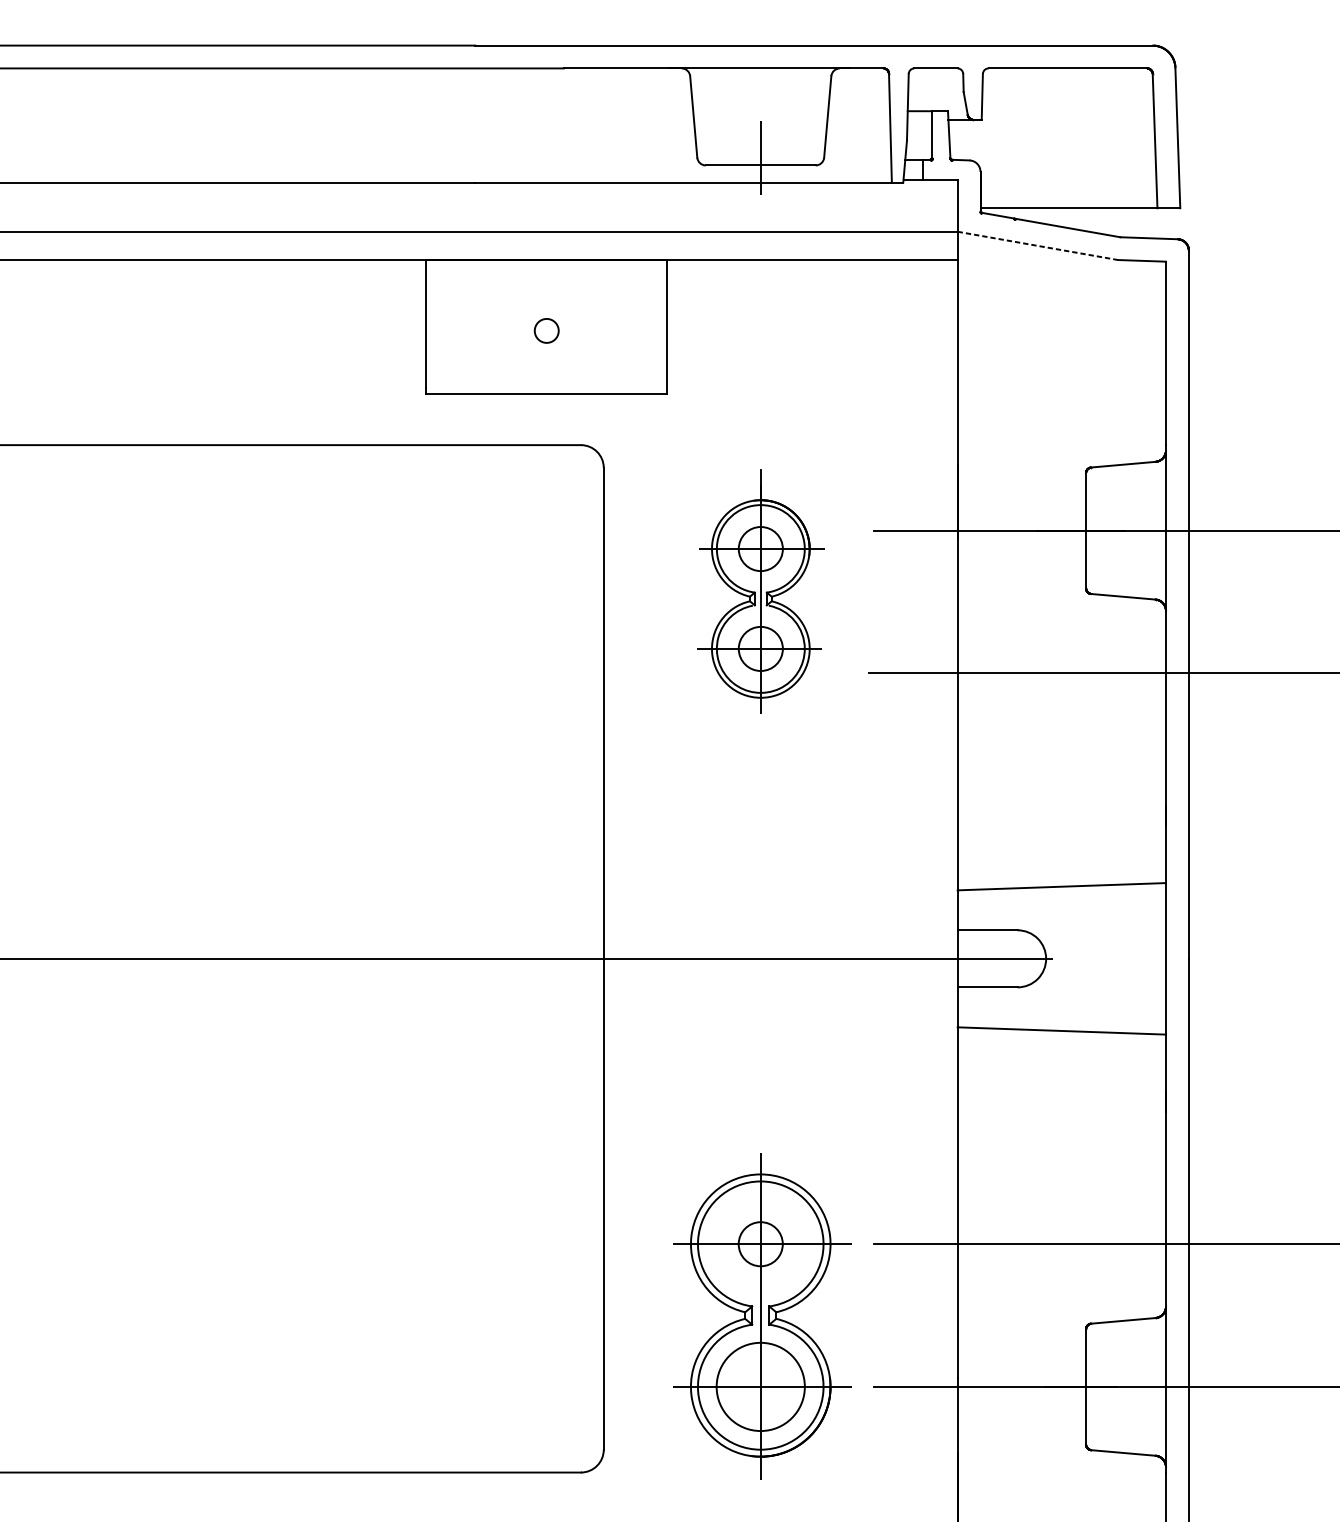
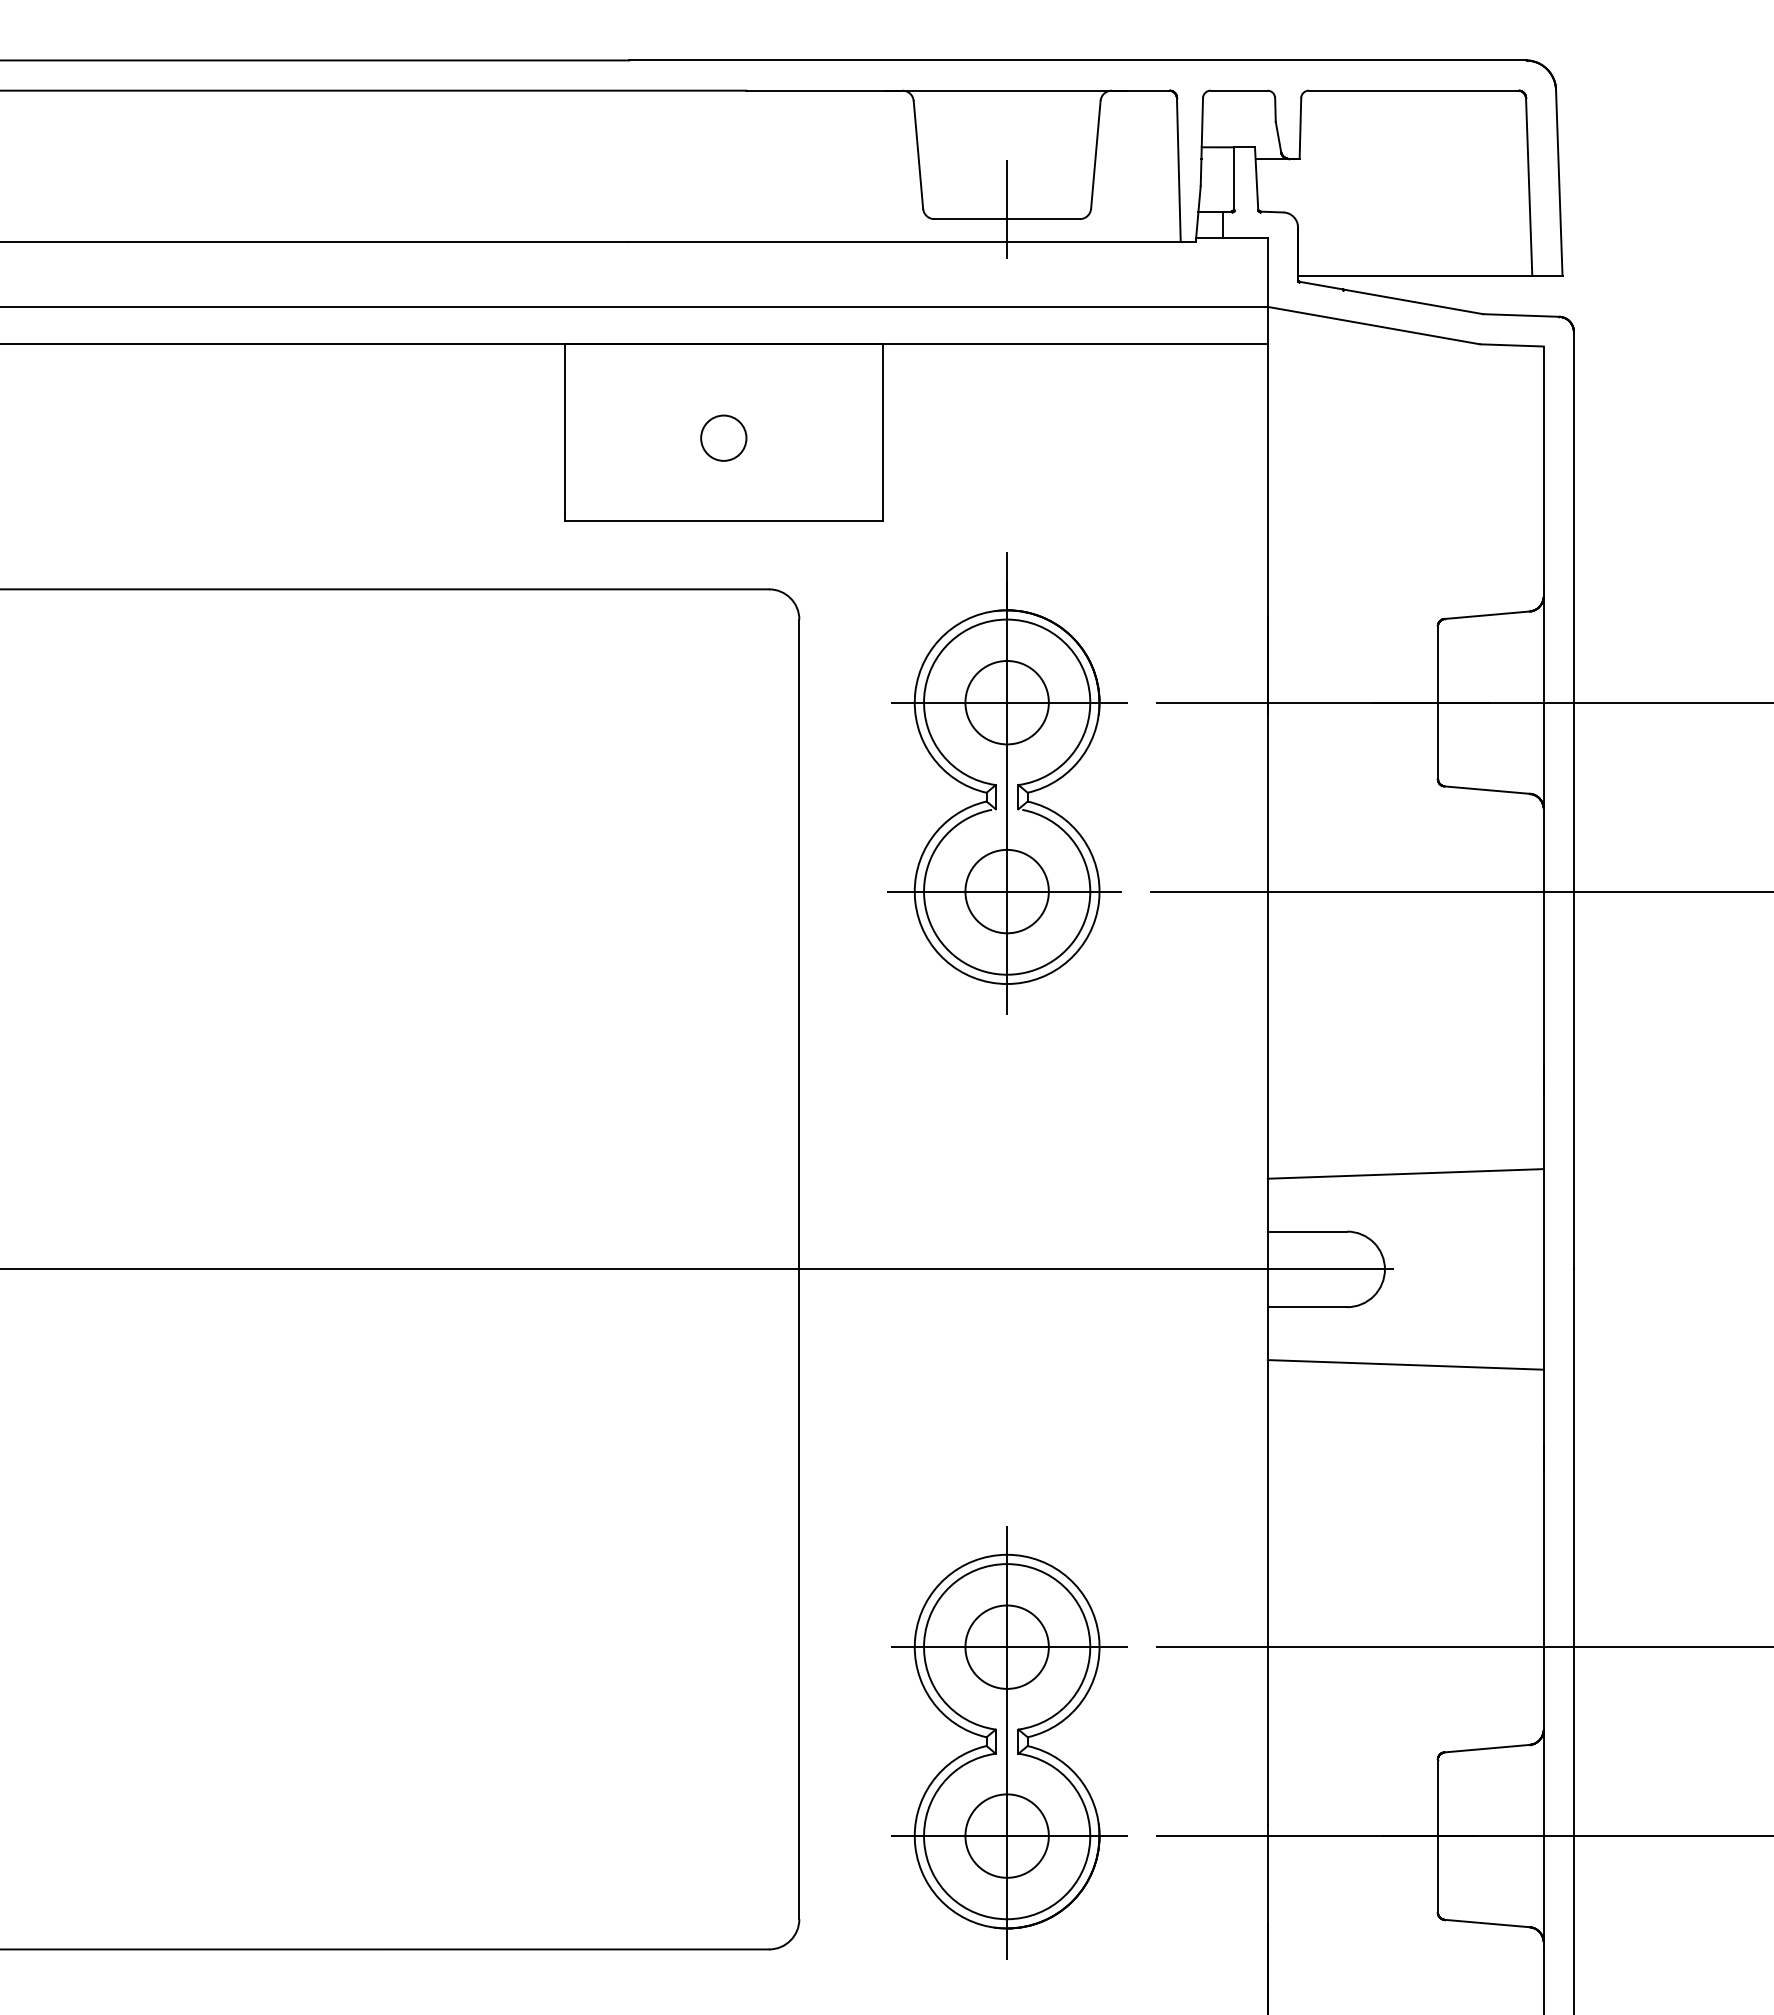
line: (1037, 245) -> (1373, 325), dashed -> solid
circle: (546, 330) -> (723, 437), size x1.43
part: (761, 591) -> (1007, 783), size x1.43
circle: (760, 1243) -> (1006, 1646), size x1.43
circle: (760, 1386) -> (1006, 1835), size x0.71

